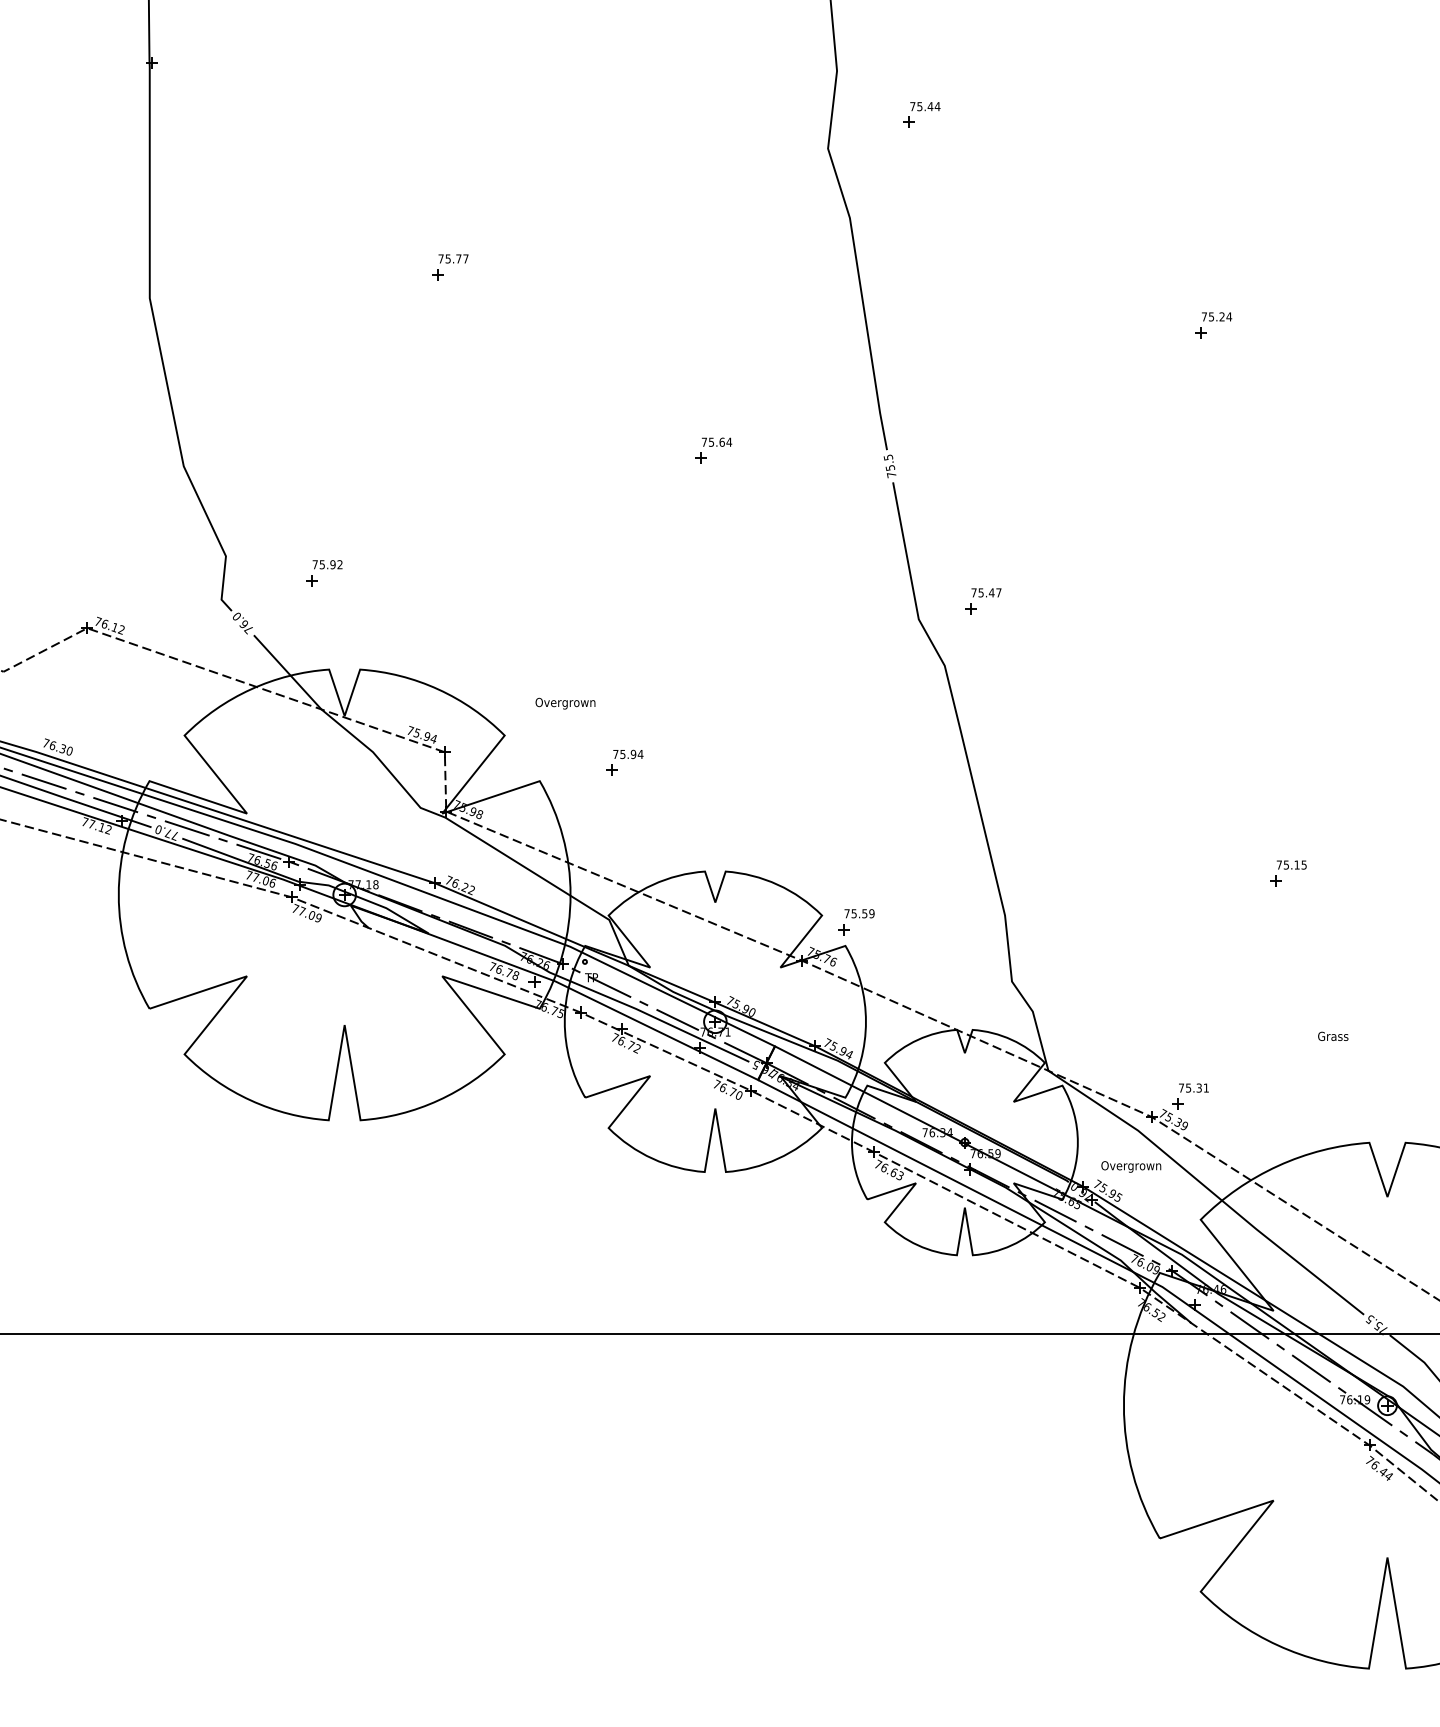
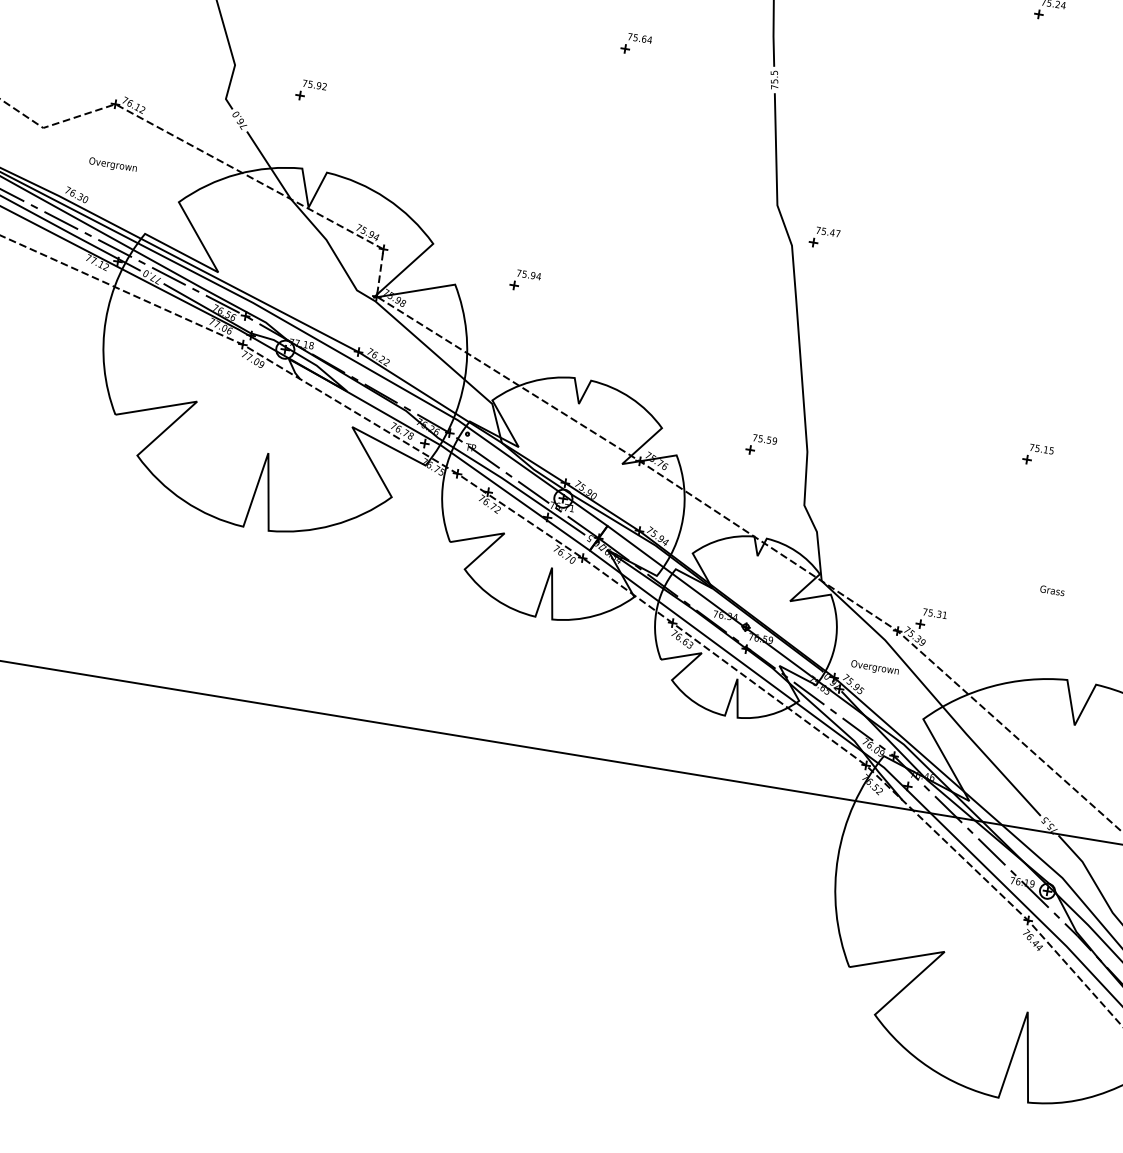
part: (983, 601) -> (824, 238), moved
text: (565, 703) -> (113, 165), moved
part: (856, 922) -> (761, 446), moved

